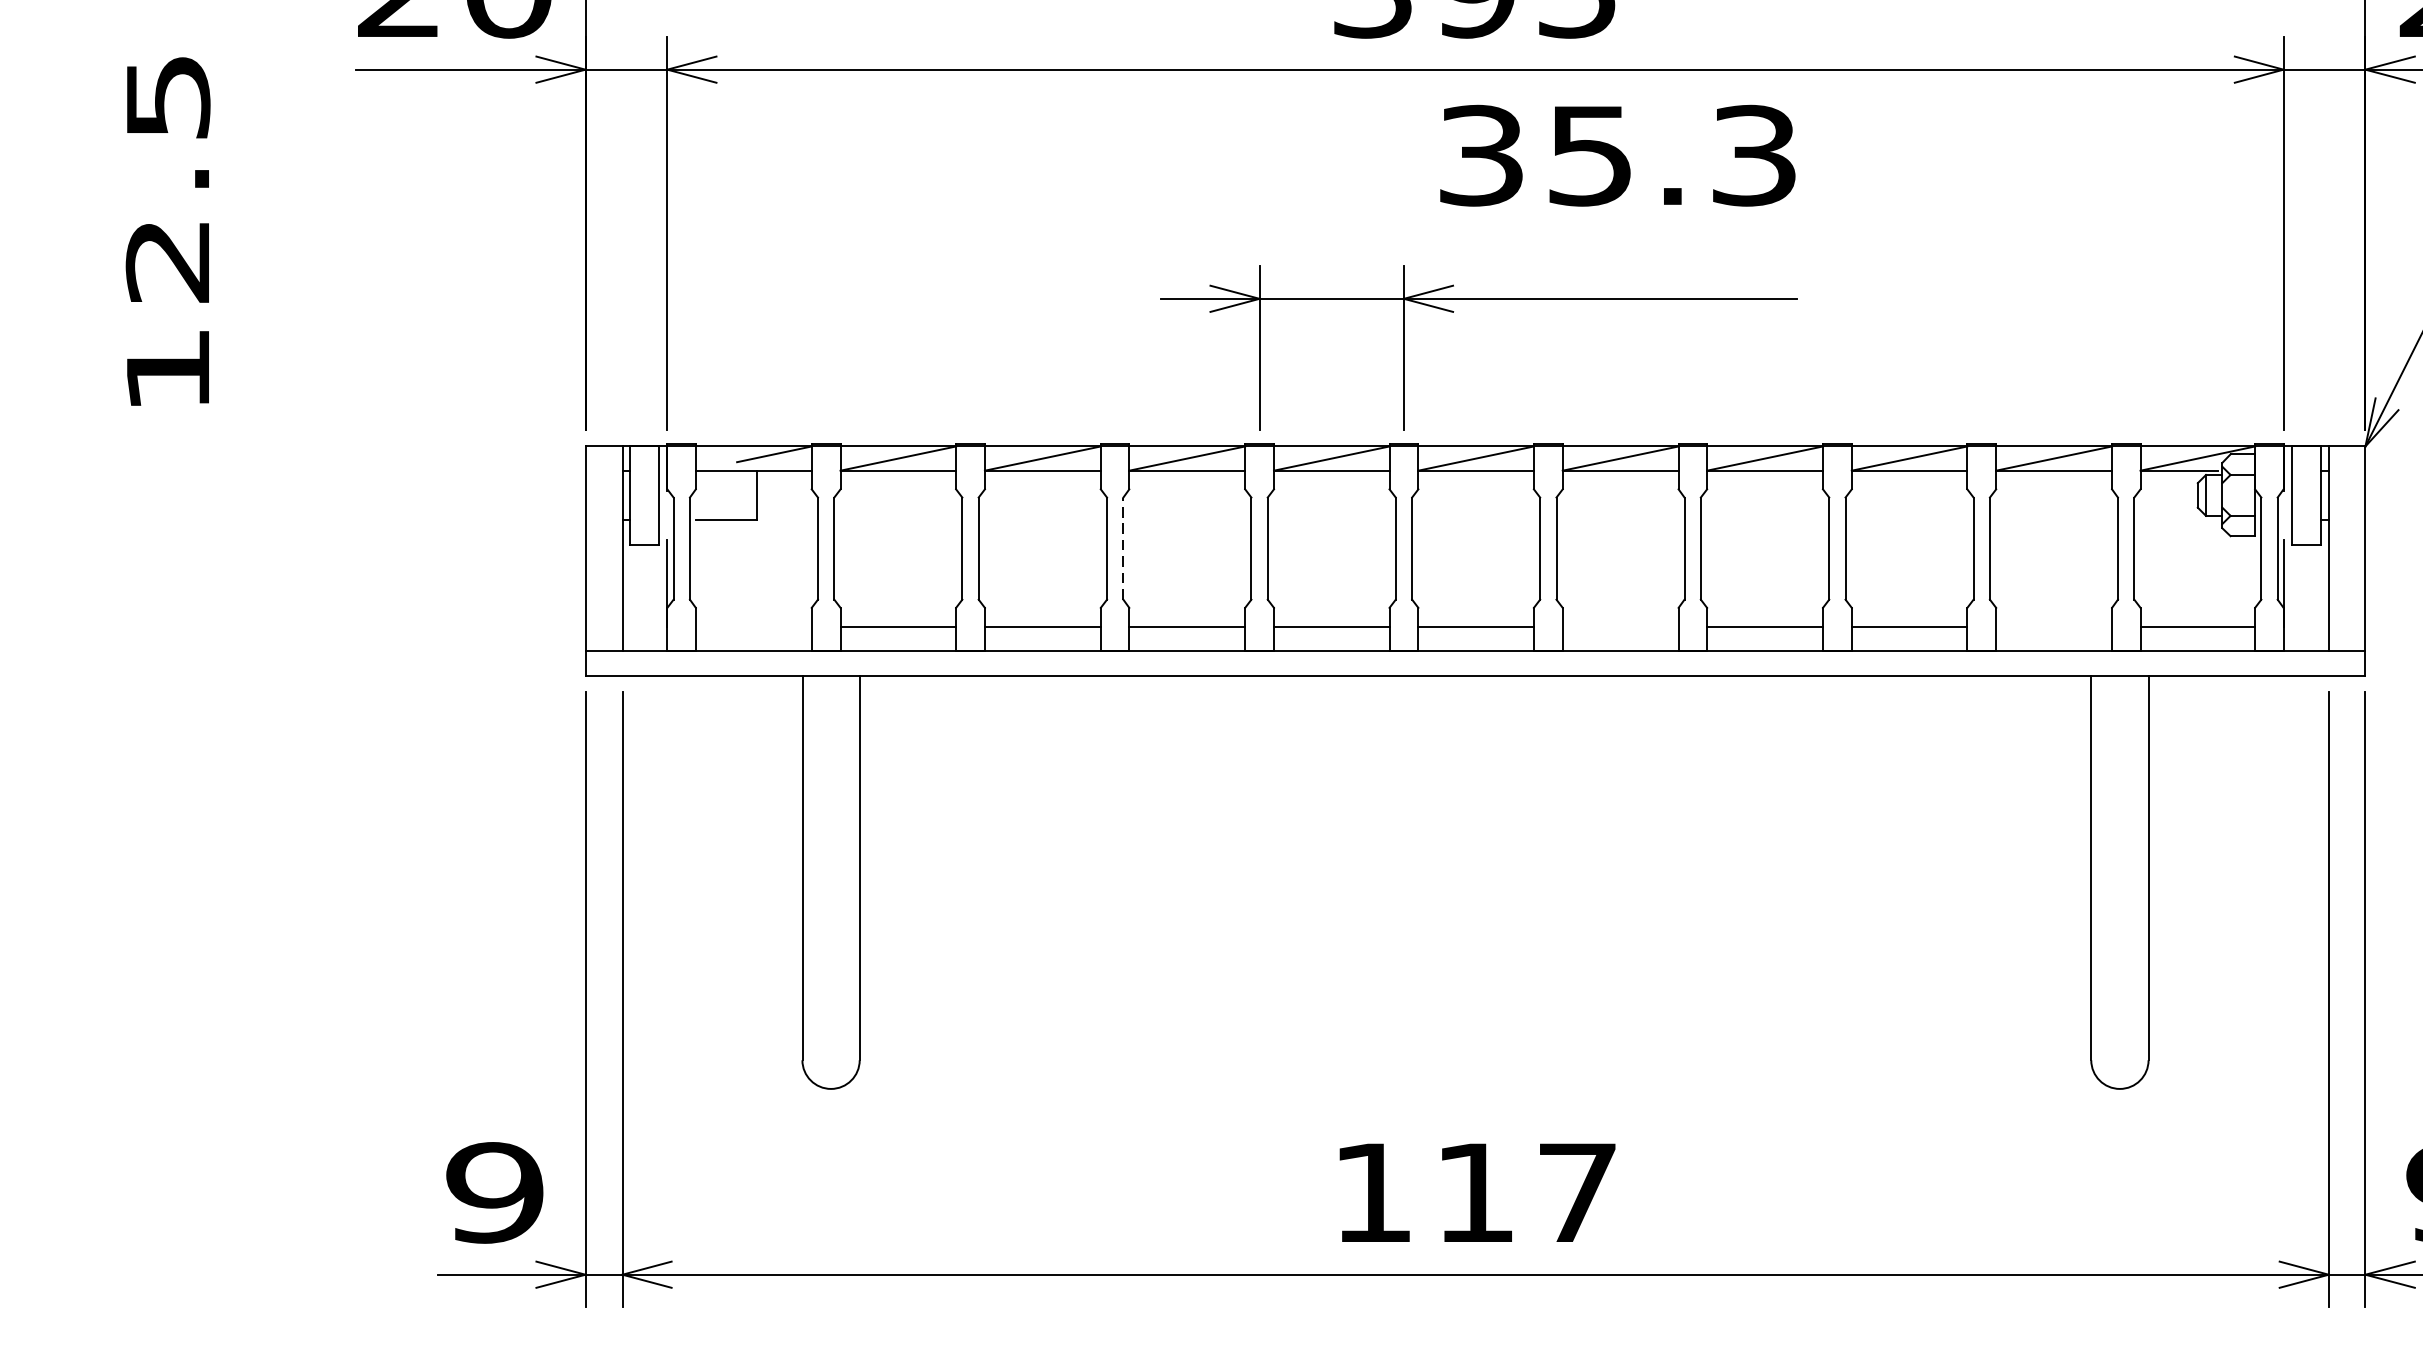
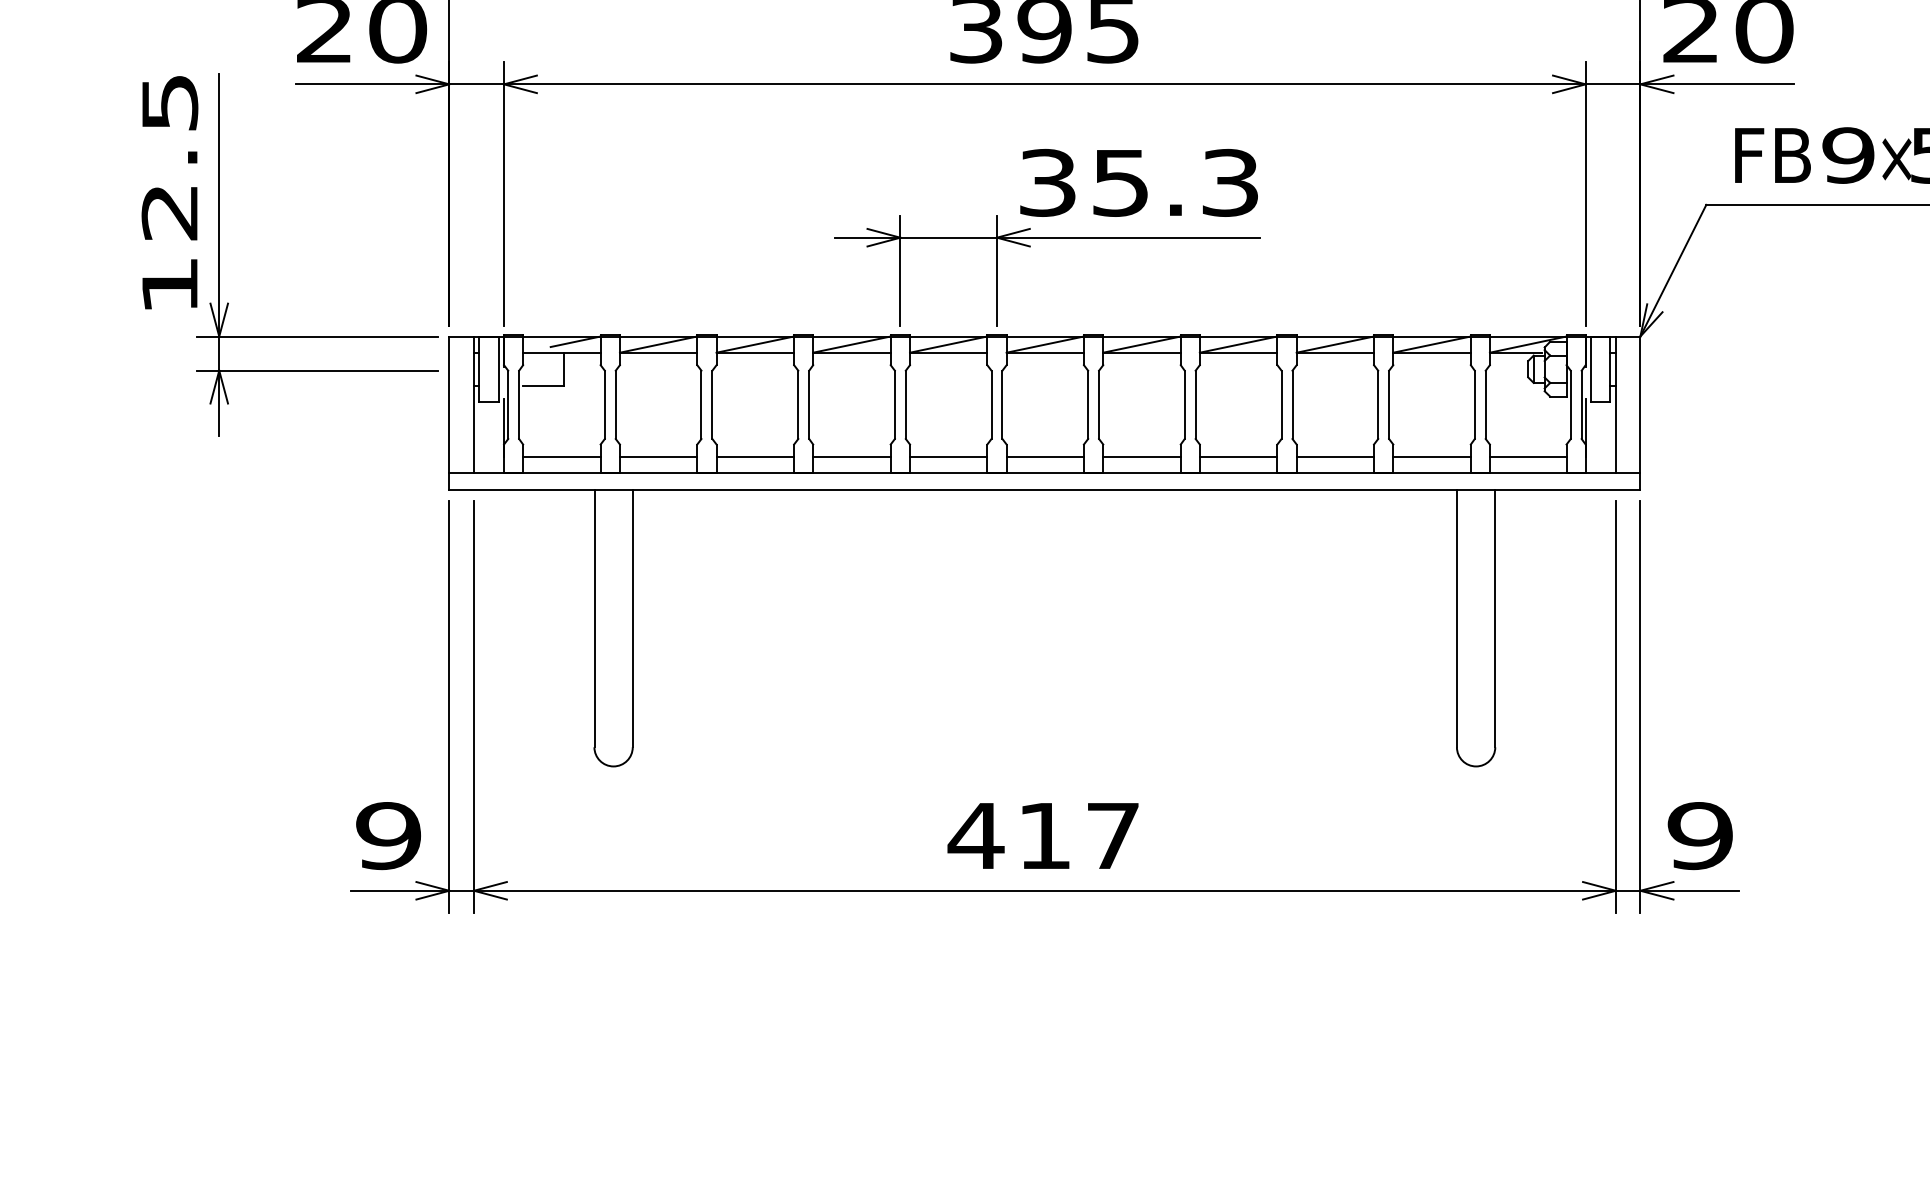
text: (1616, 155) -> (1138, 182), moved
part: (388, 446) -> (317, 336), added
line: (1123, 548) -> (809, 404), dashed -> solid
line: (753, 627) -> (561, 457), added
line: (1619, 627) -> (1141, 457), added
line: (2053, 627) -> (1431, 457), added
text: (1371, 1192) -> (975, 835), 117 -> 417

